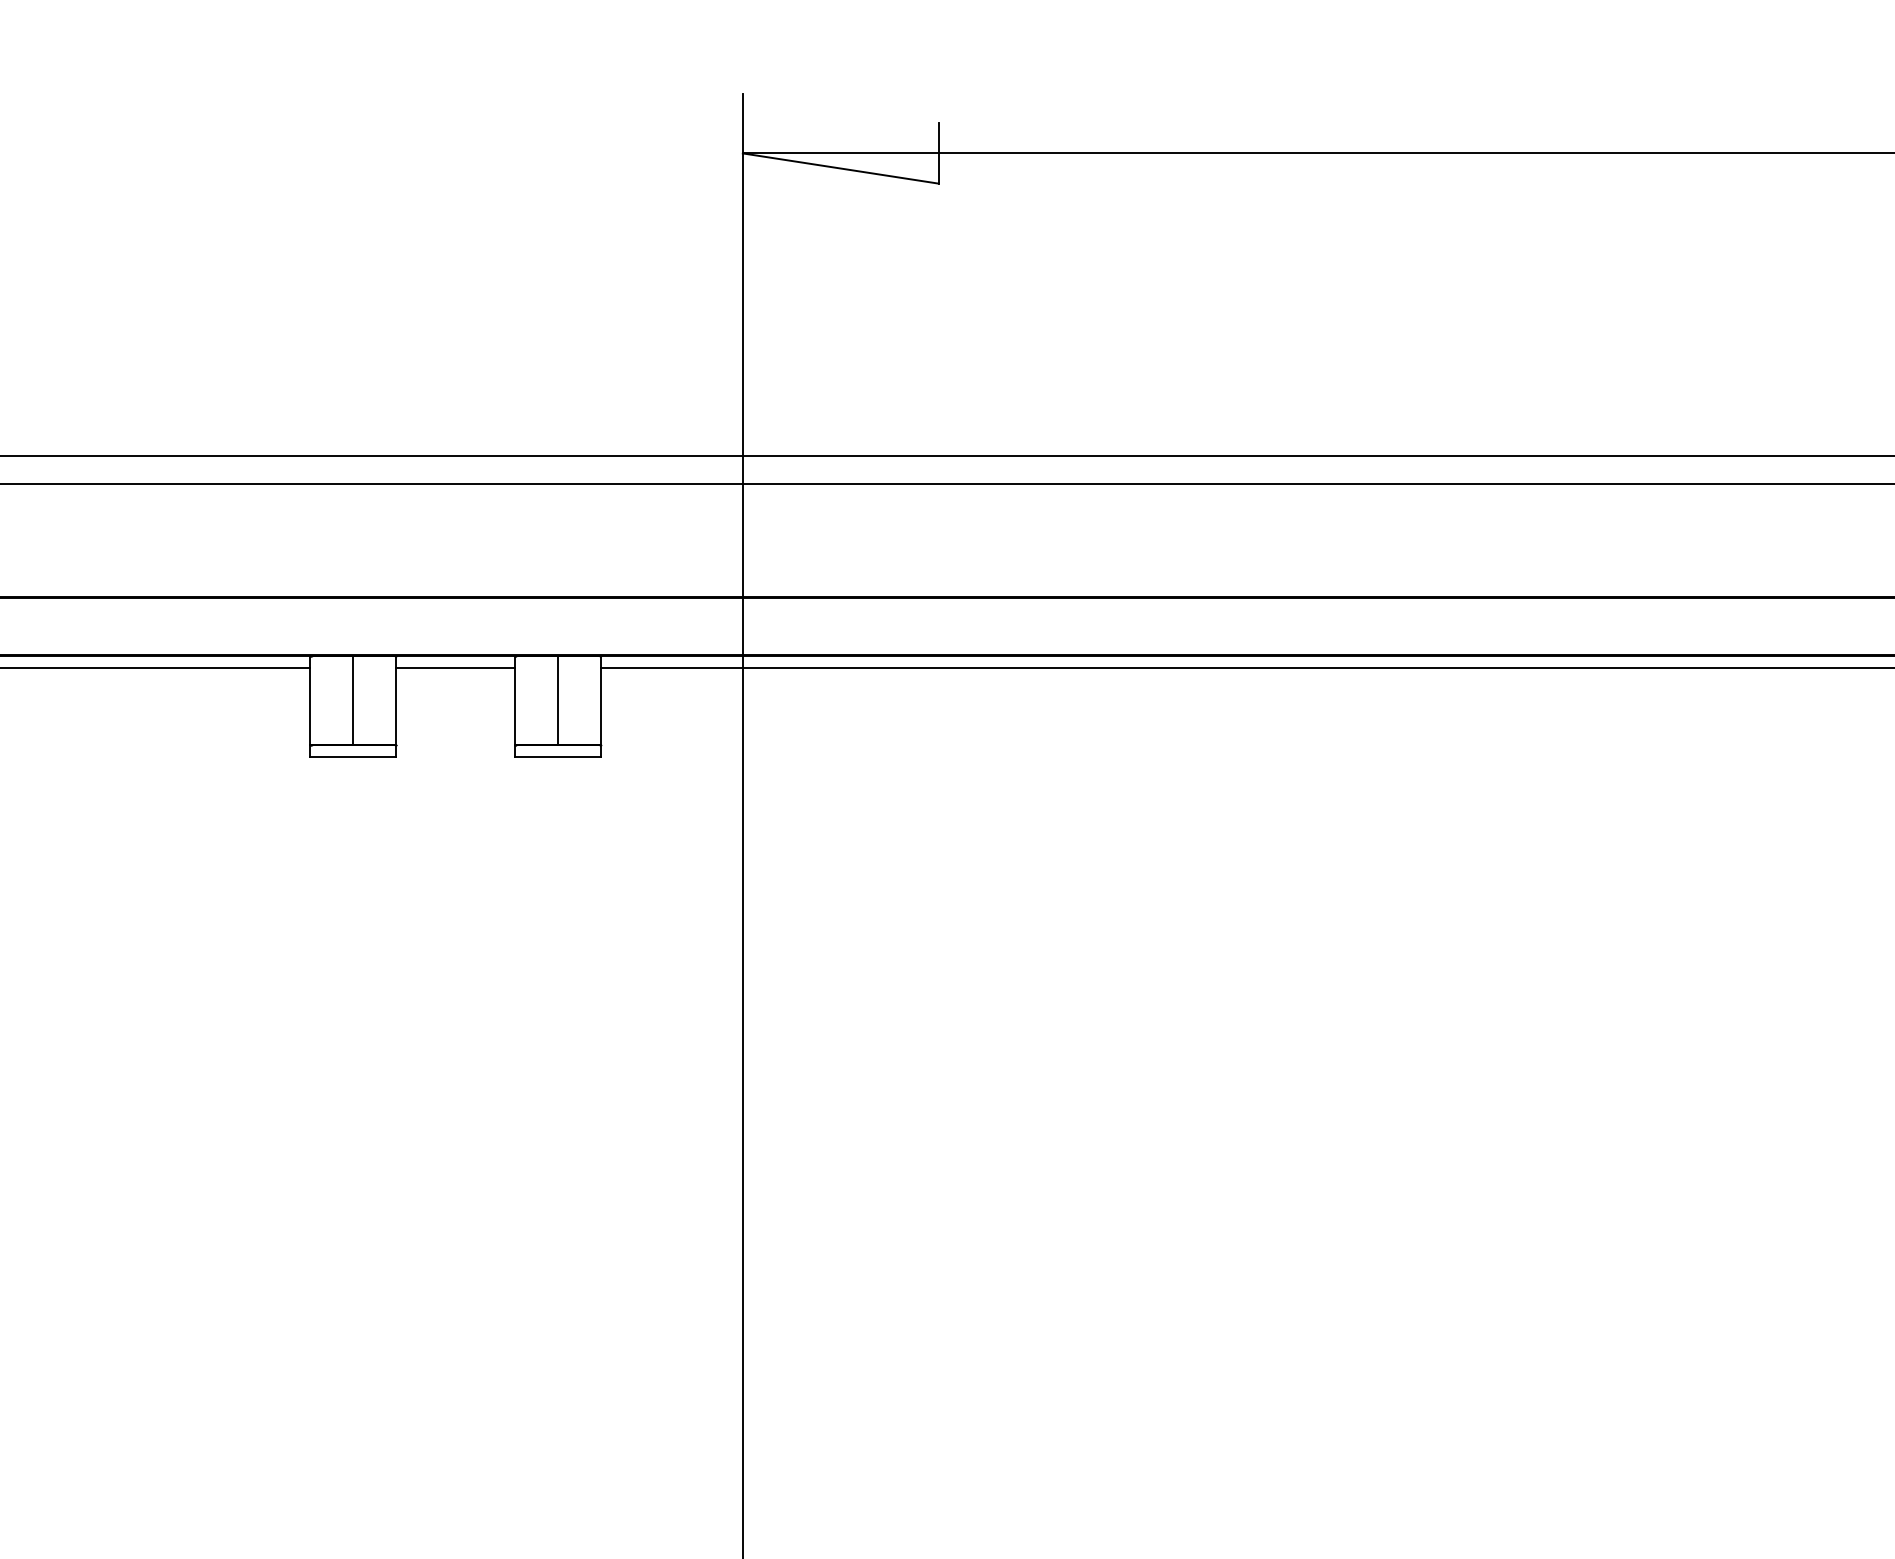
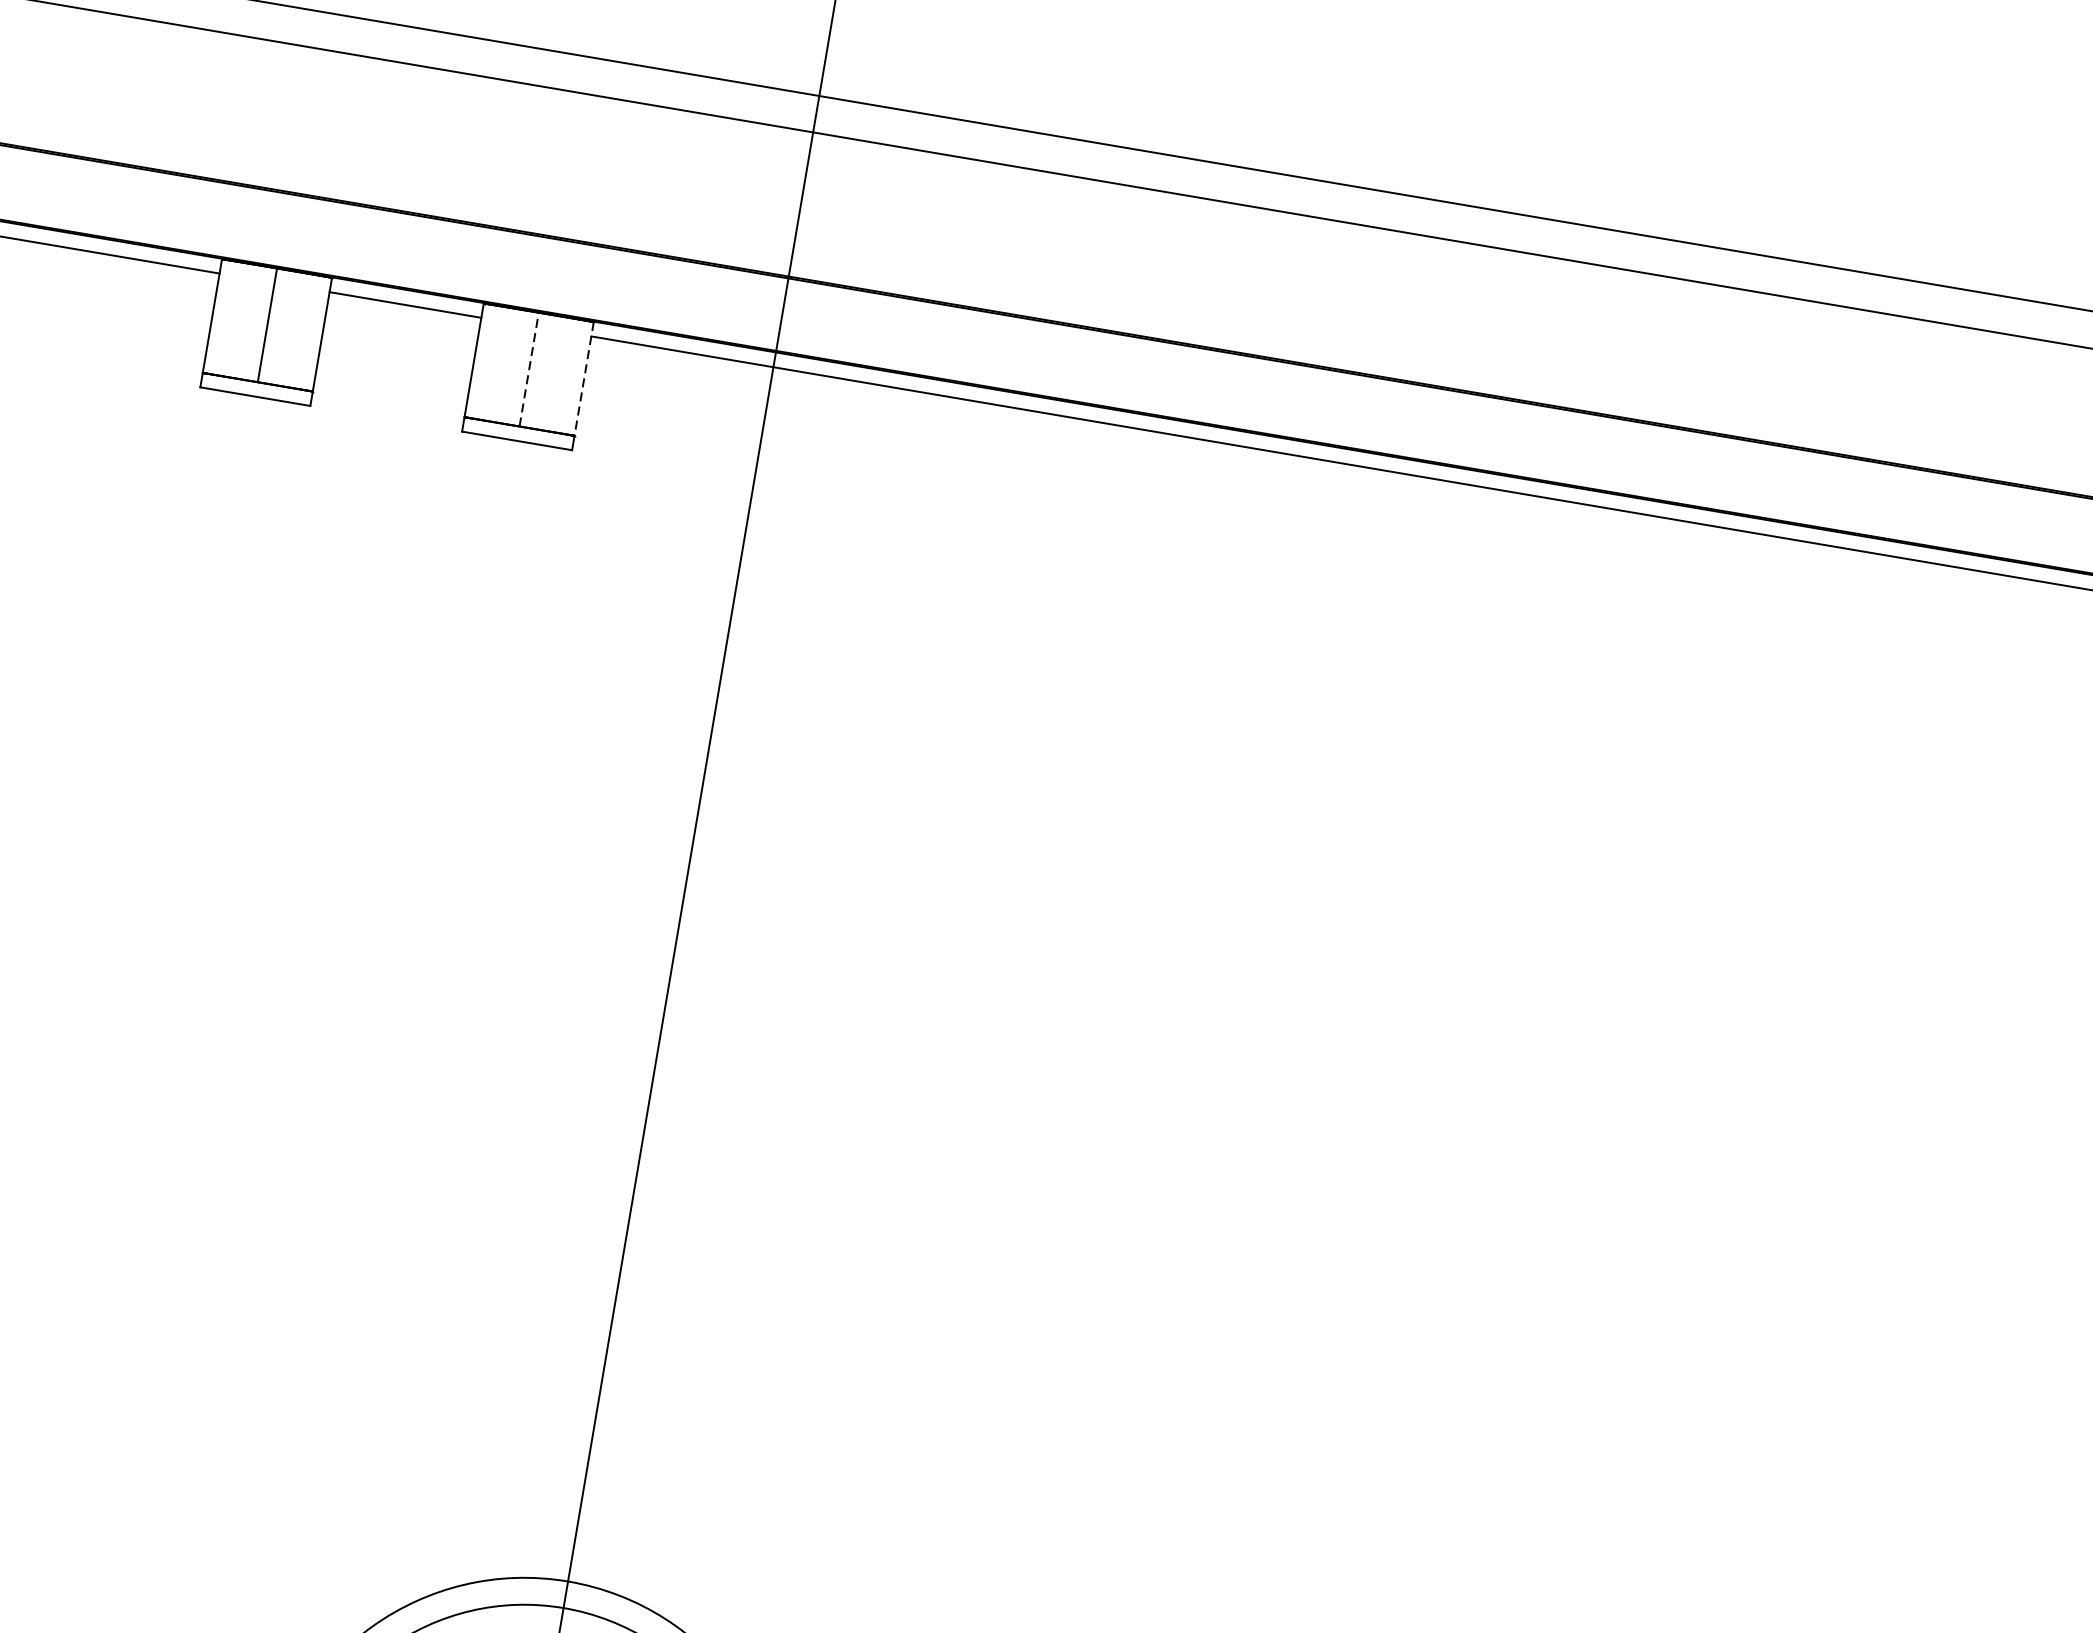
line: (557, 700) -> (529, 369), solid -> dashed
line: (600, 701) -> (583, 379), solid -> dashed

